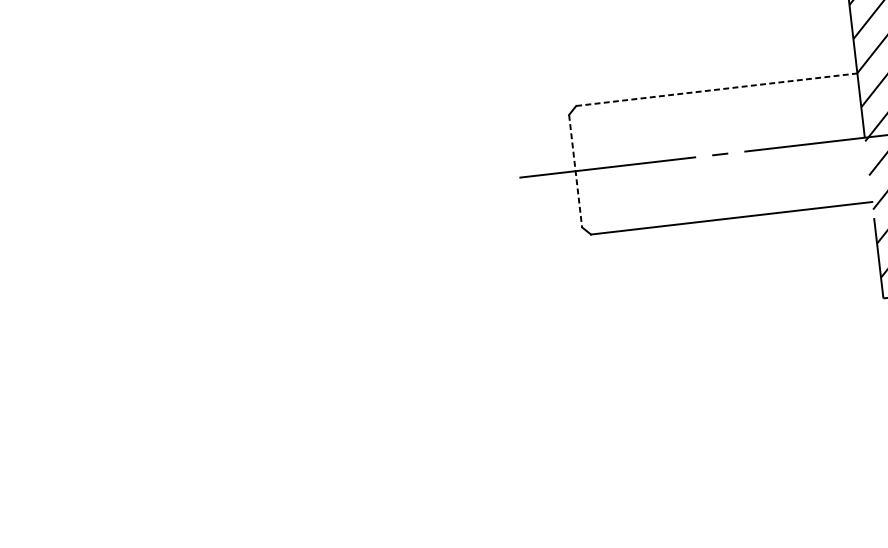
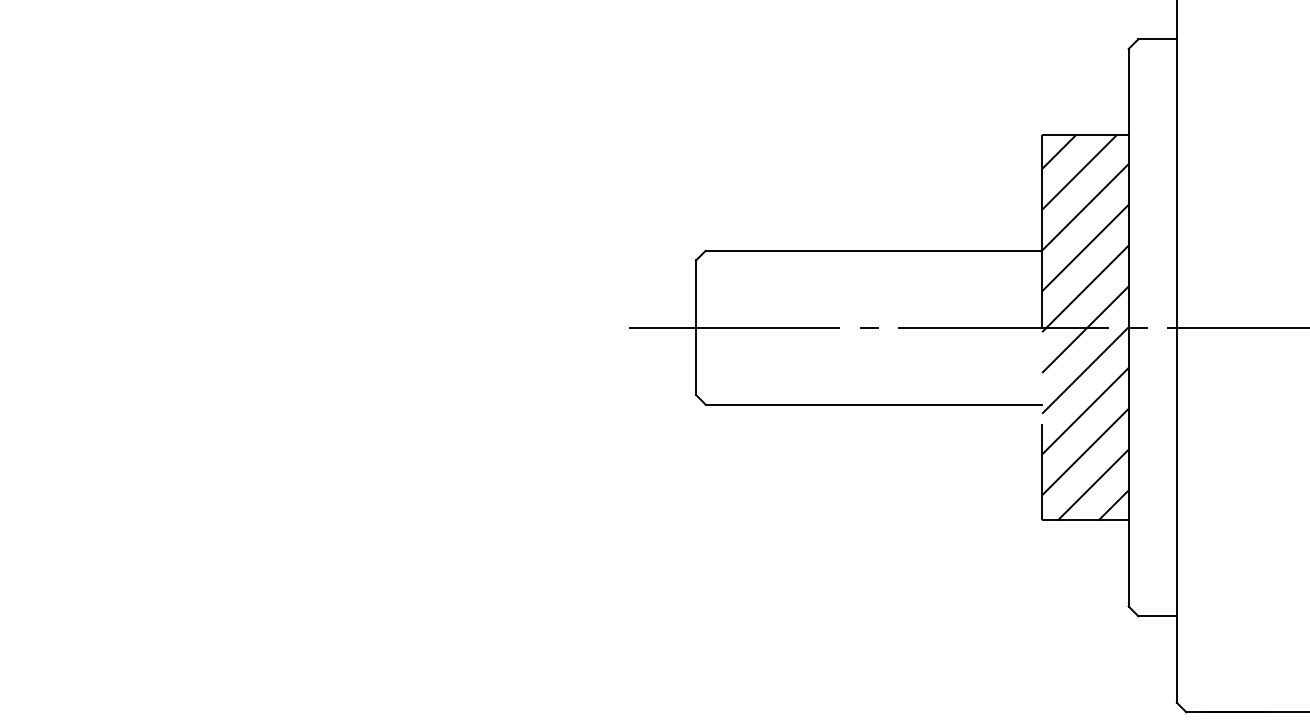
line: (717, 89) -> (874, 250), dashed -> solid
line: (576, 171) -> (696, 328), dashed -> solid

